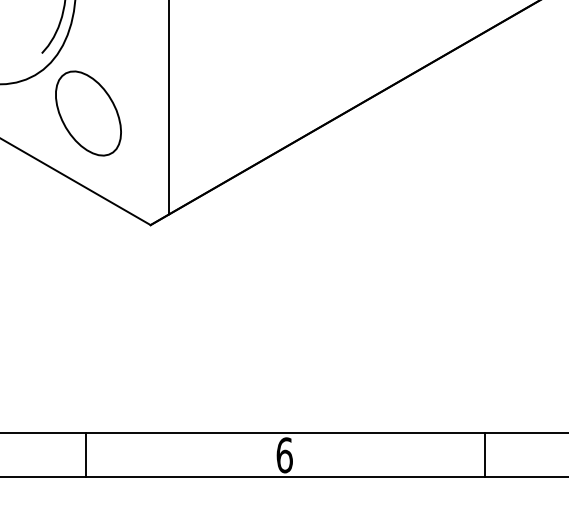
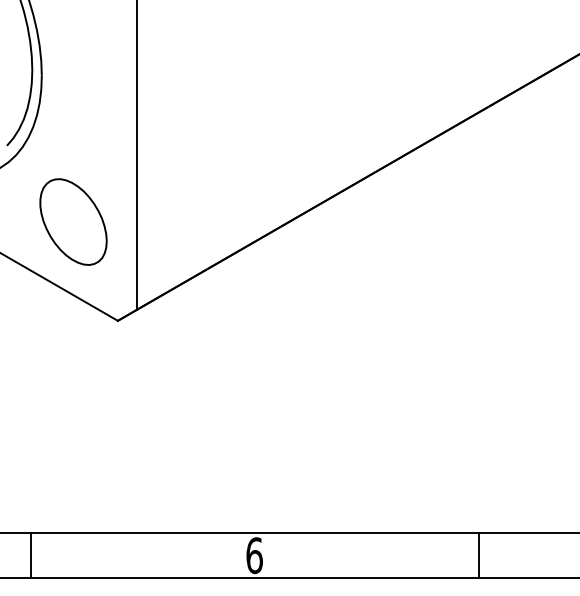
part: (88, 112) -> (73, 221), moved
line: (85, 455) -> (30, 555), moved
line: (485, 455) -> (479, 555), moved

